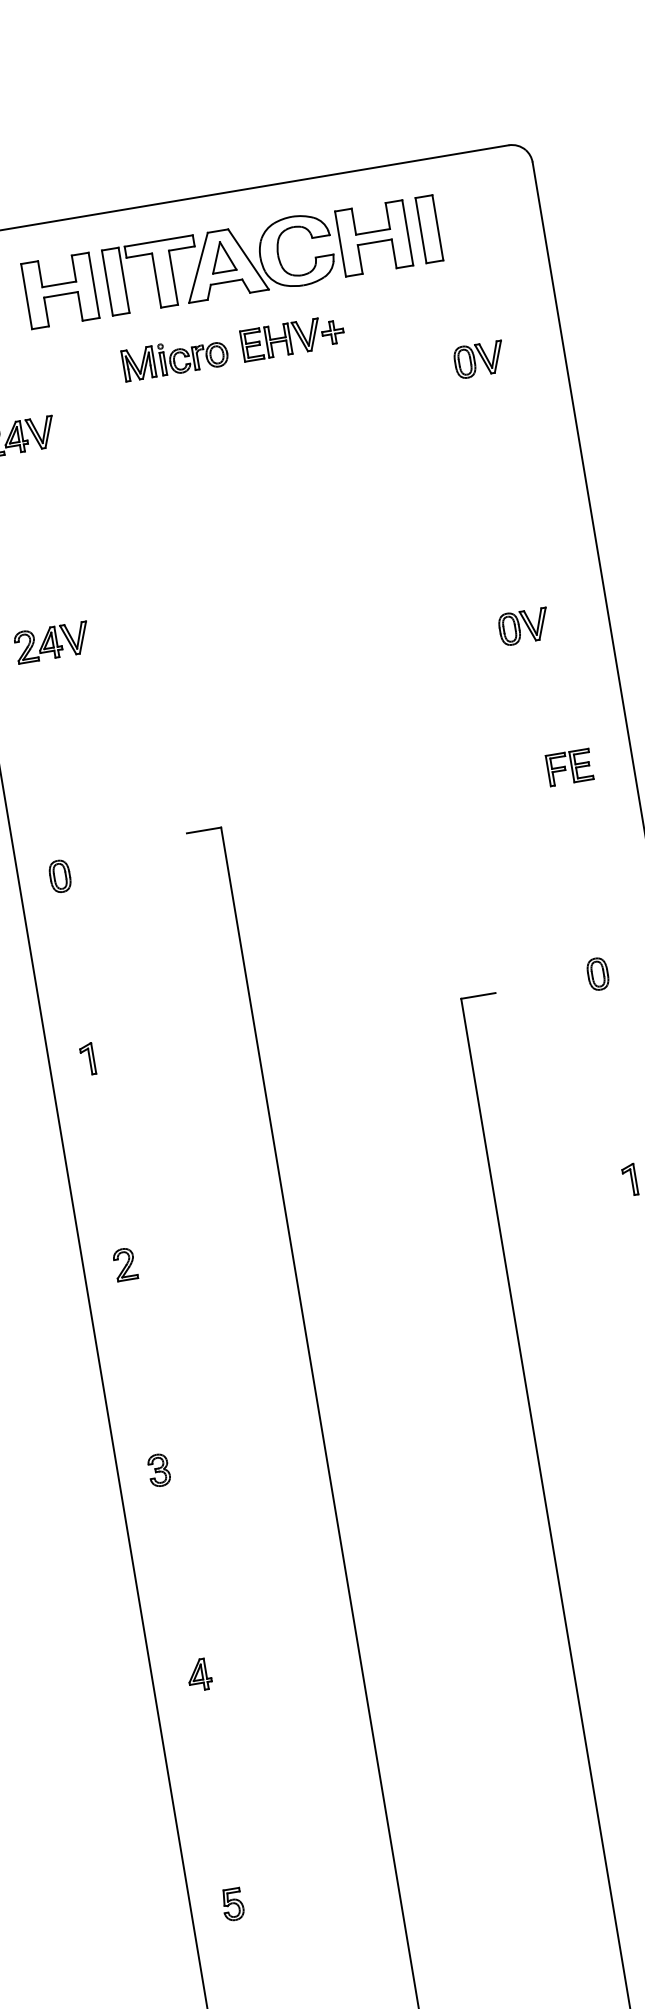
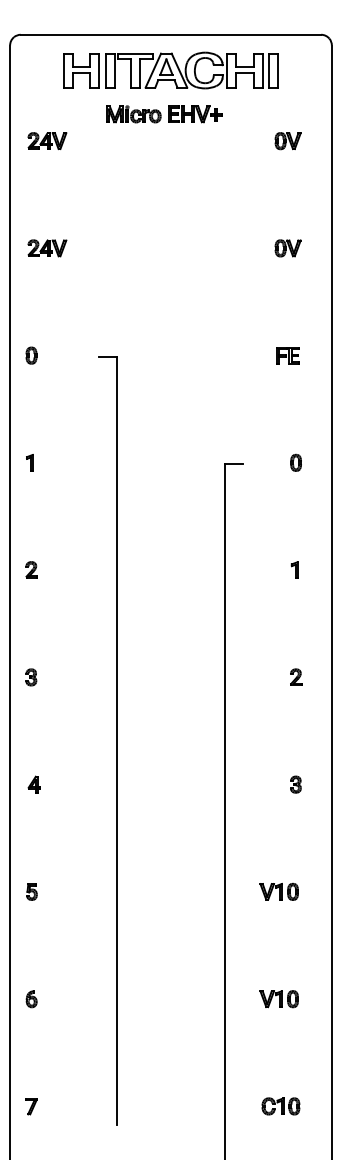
part: (522, 627) -> (287, 248), moved
part: (568, 767) -> (287, 355), moved
part: (60, 876) -> (31, 355), moved
part: (232, 1903) -> (31, 891), moved

